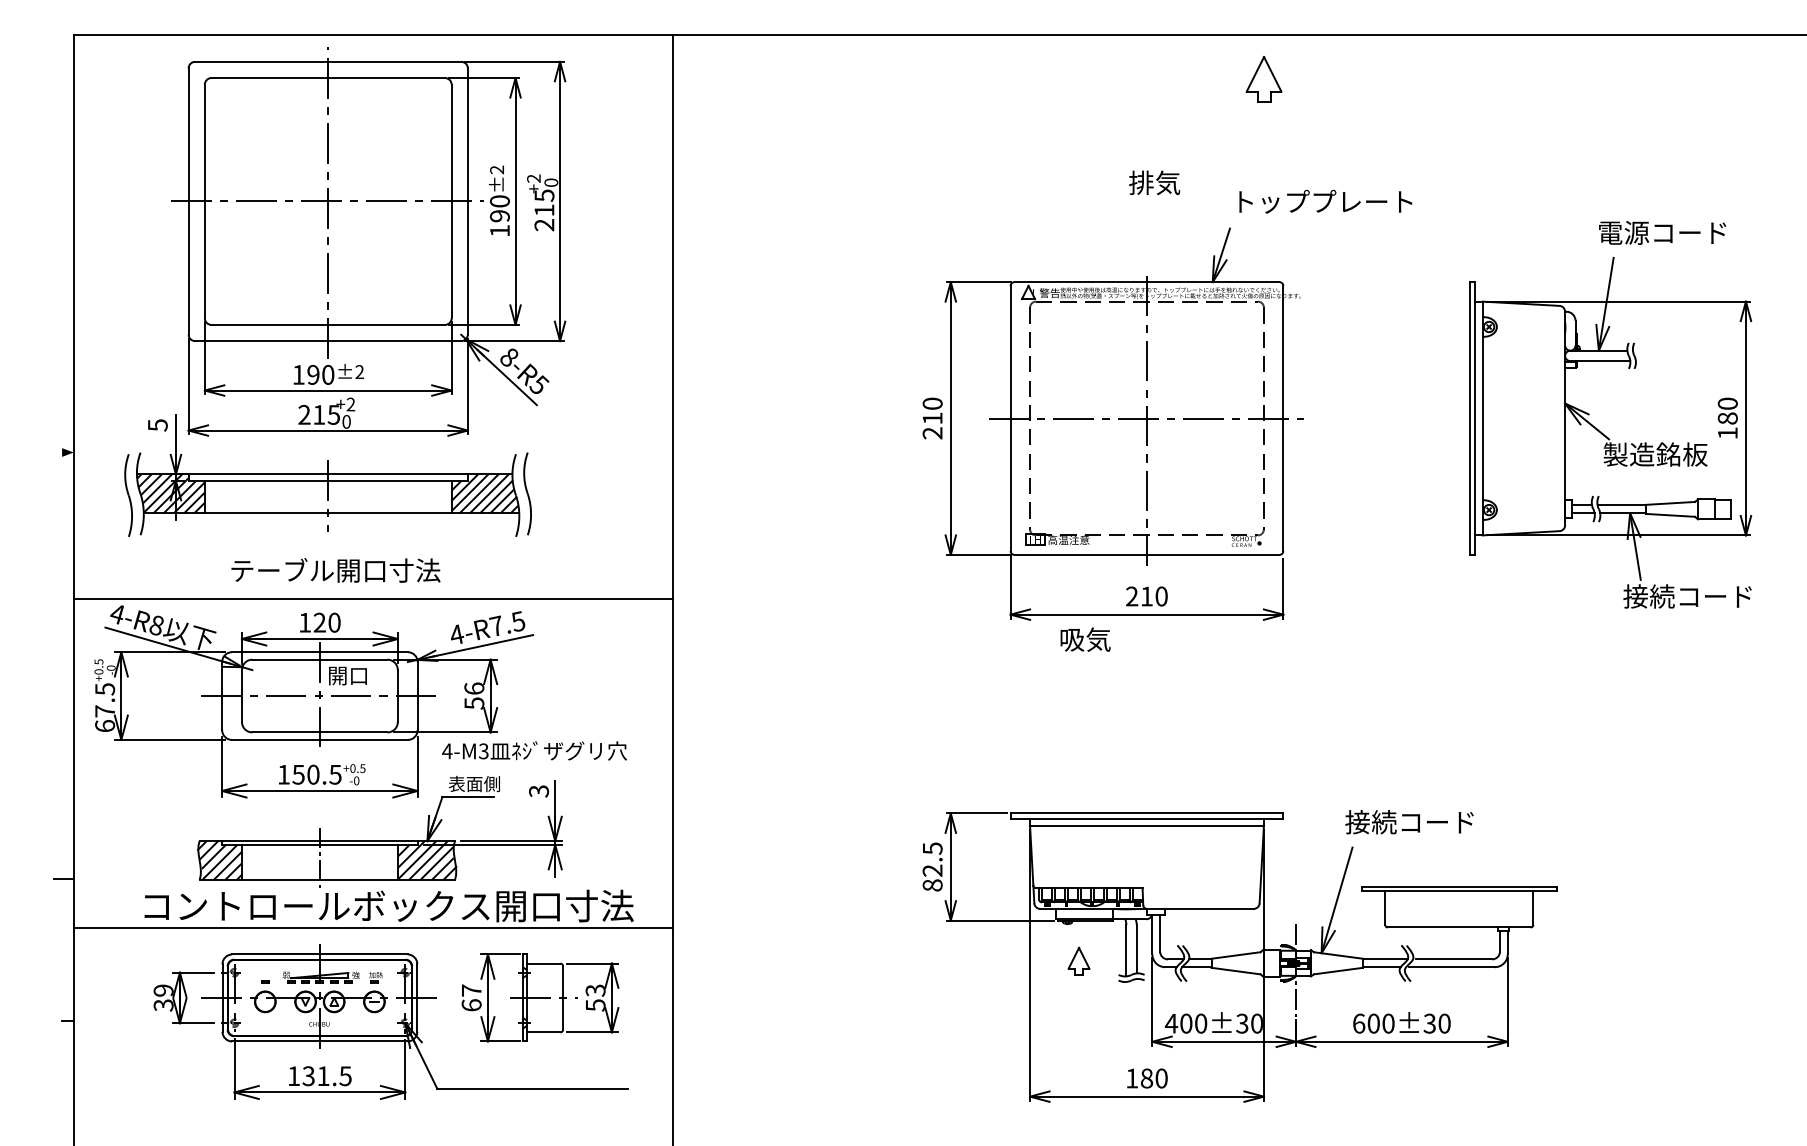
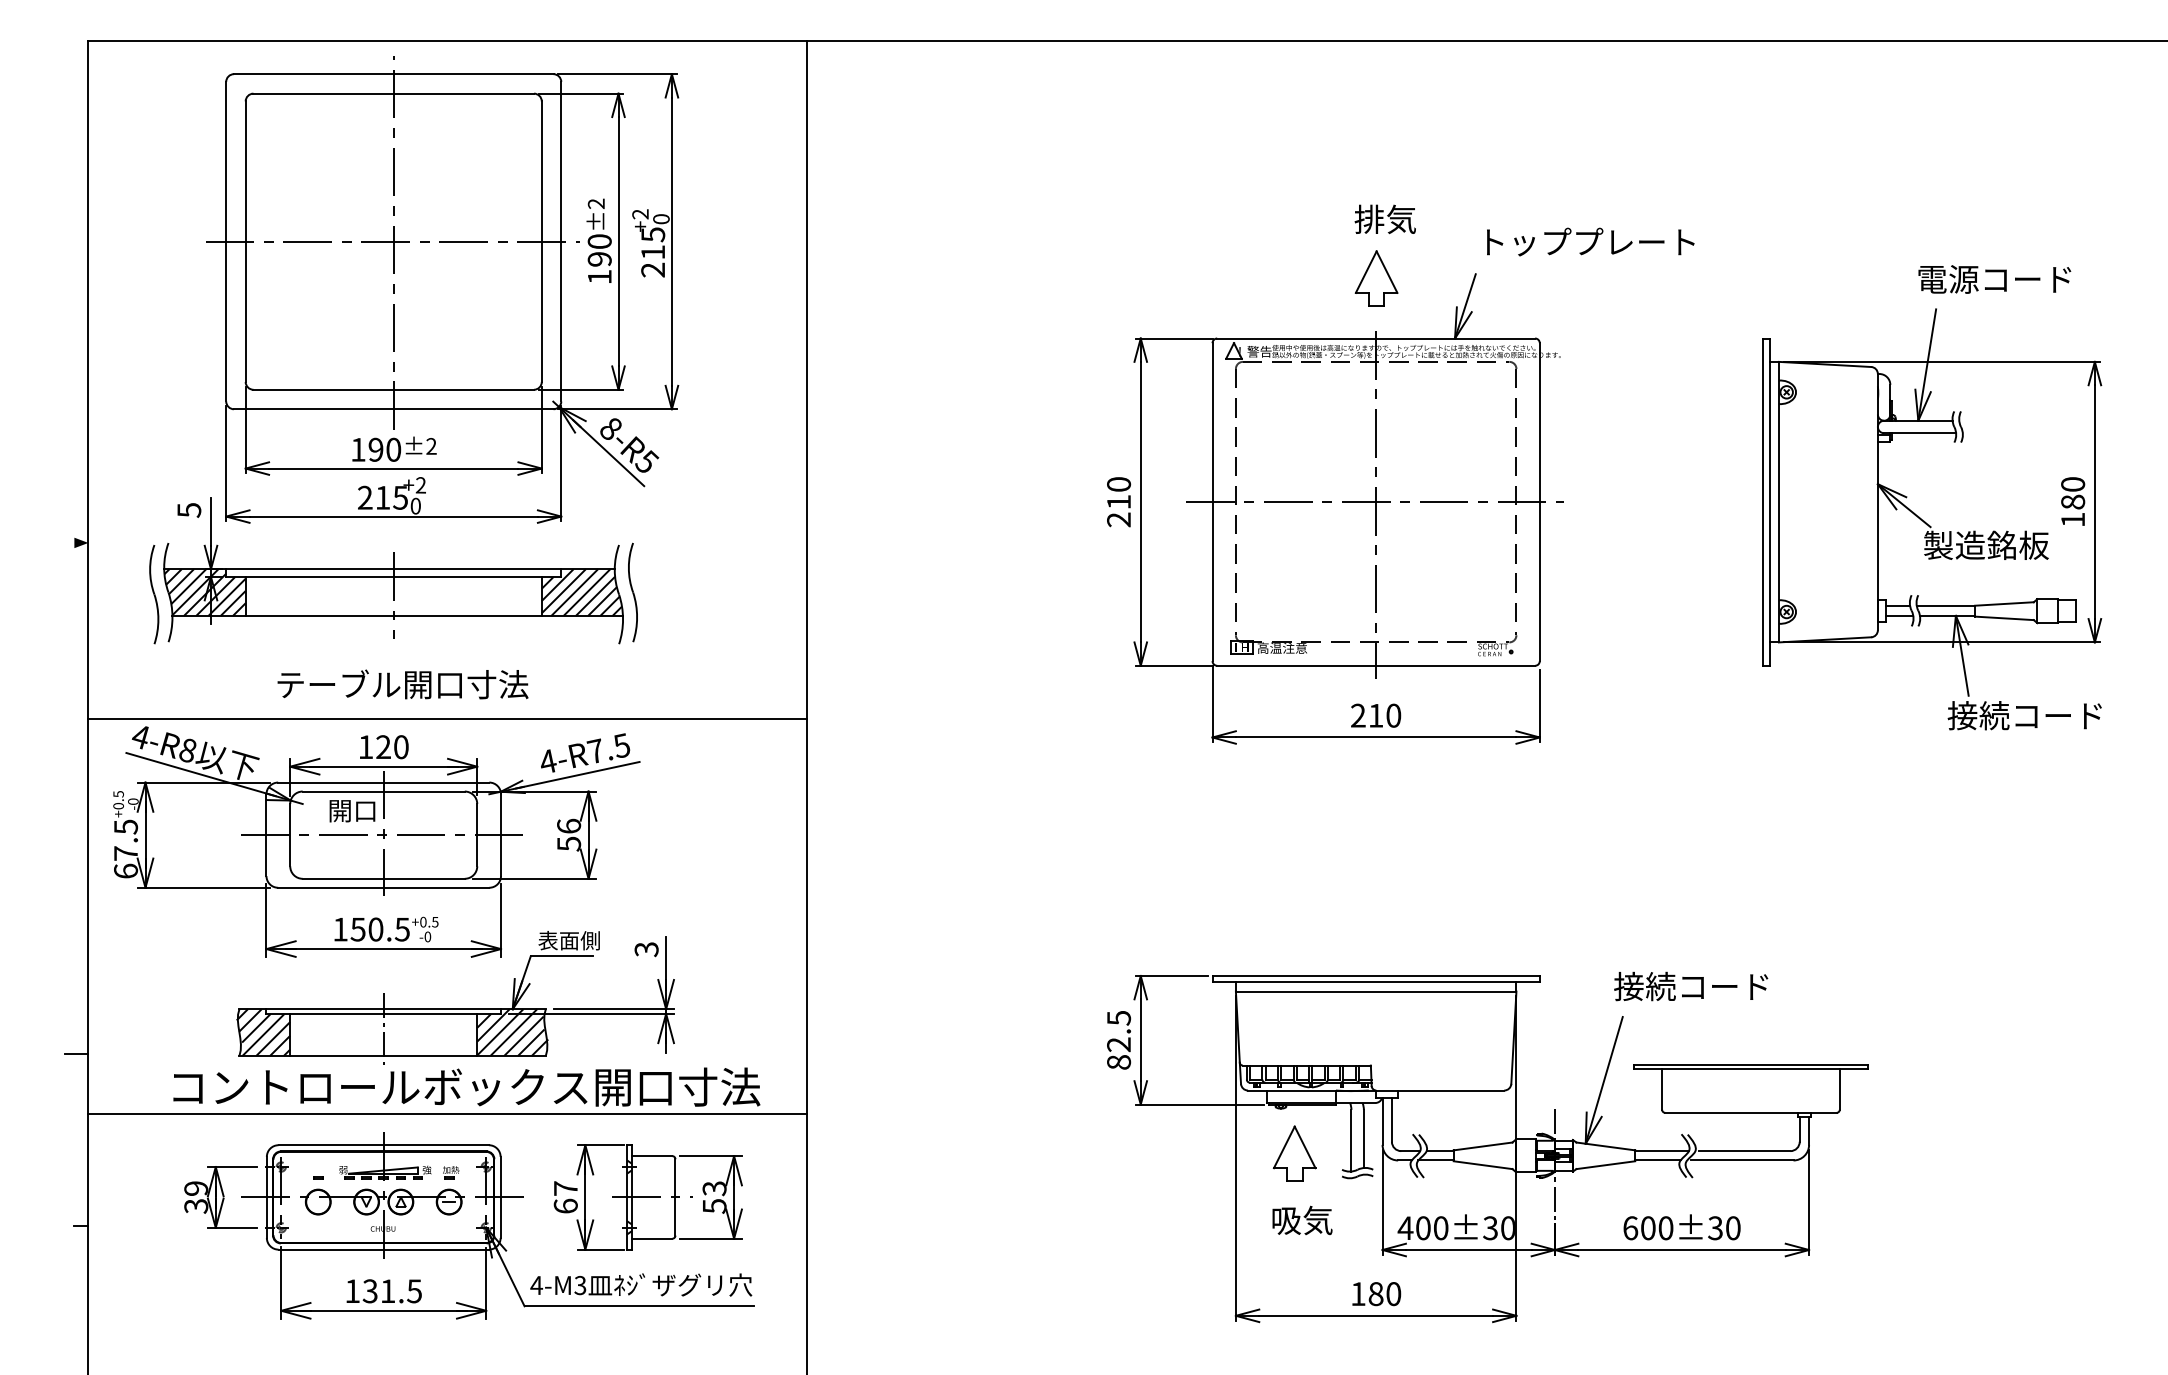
part: (1263, 79) -> (1376, 278), moved
text: (1085, 639) -> (1302, 1220), moved
text: (348, 676) -> (352, 811), moved
text: (534, 750) -> (641, 1284), moved
part: (1078, 961) -> (1294, 1153), size x1.67

